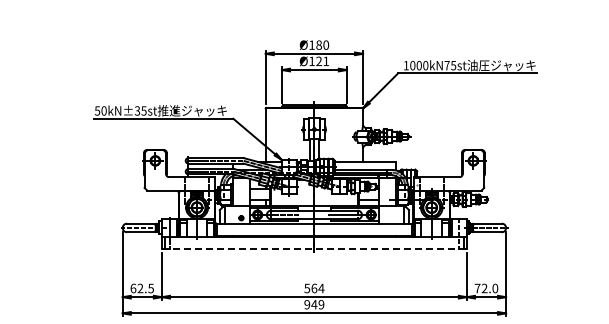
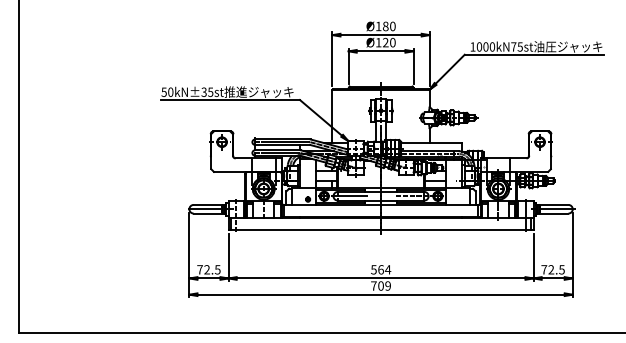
text: (325, 61) -> (392, 42), Ø121 -> Ø120
line: (314, 248) -> (381, 229), dashed -> solid
text: (133, 288) -> (200, 269), 62.5 -> 72.5
text: (494, 288) -> (561, 269), 72.0 -> 72.5
text: (310, 304) -> (377, 285), 949 -> 709

